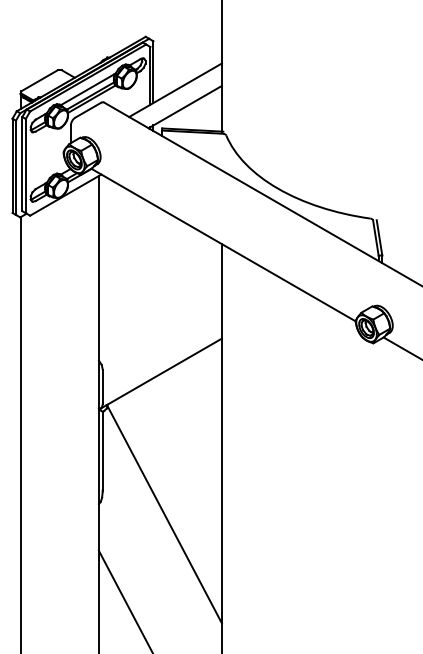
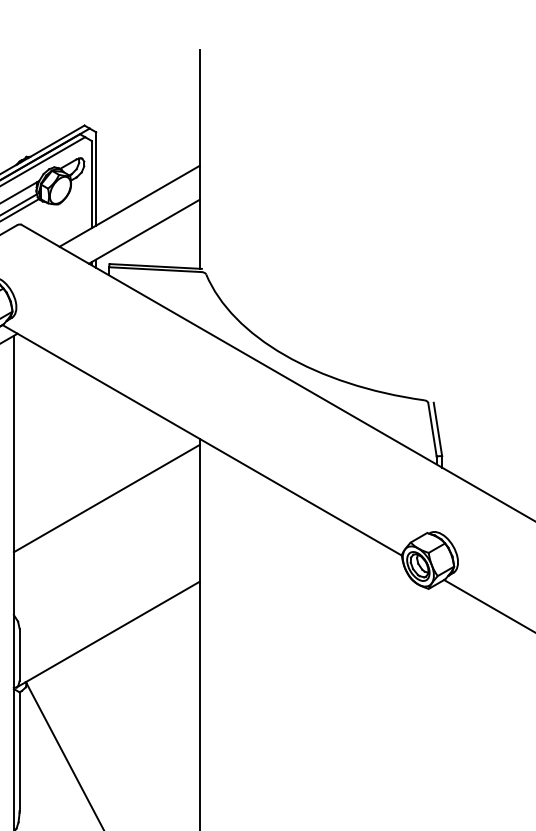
line: (159, 283) -> (105, 498), added

